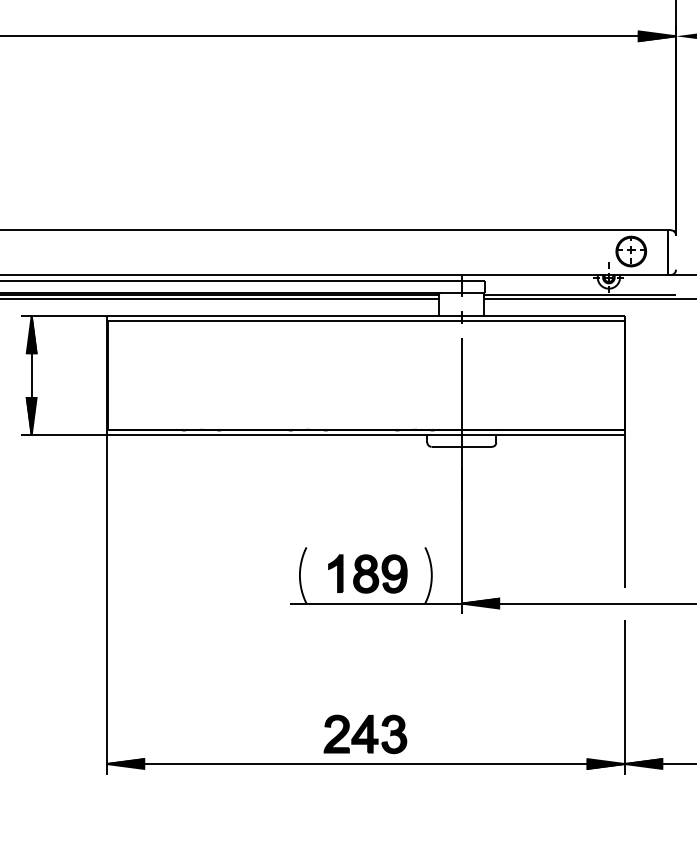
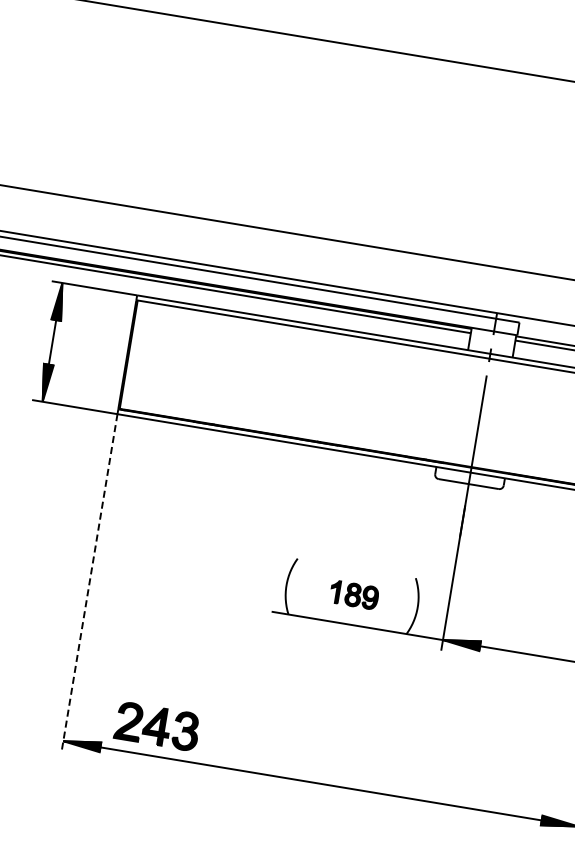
part: (367, 573) -> (354, 594), size x0.6
line: (106, 605) -> (89, 583), solid -> dashed
part: (365, 734) -> (157, 726), moved

